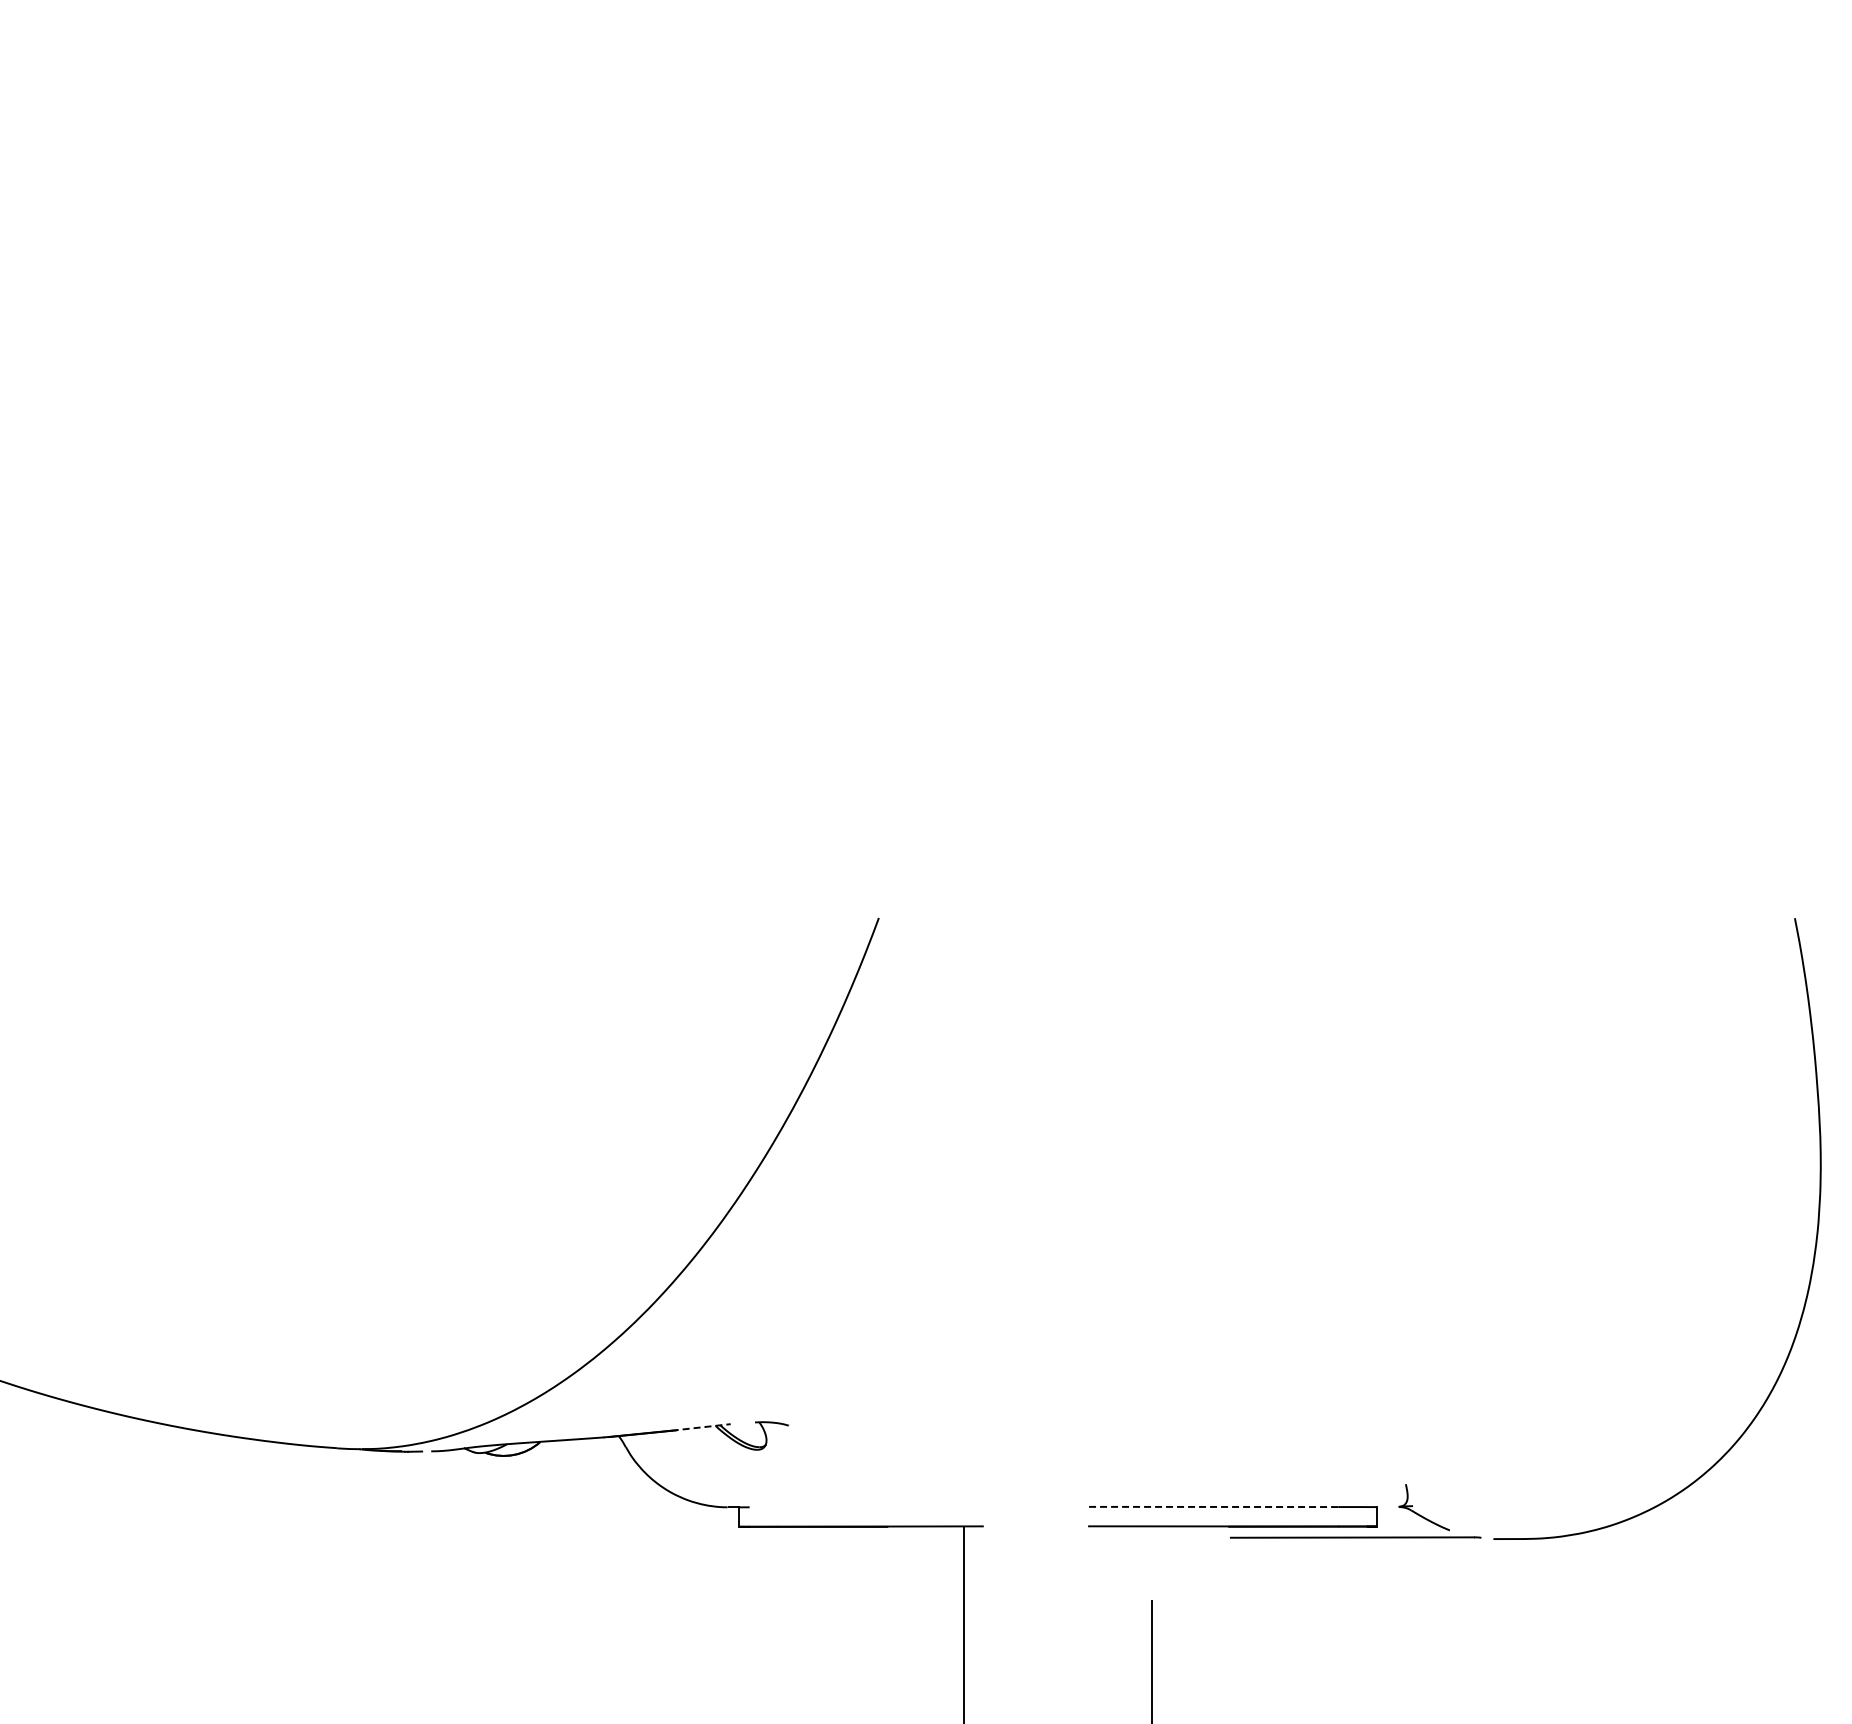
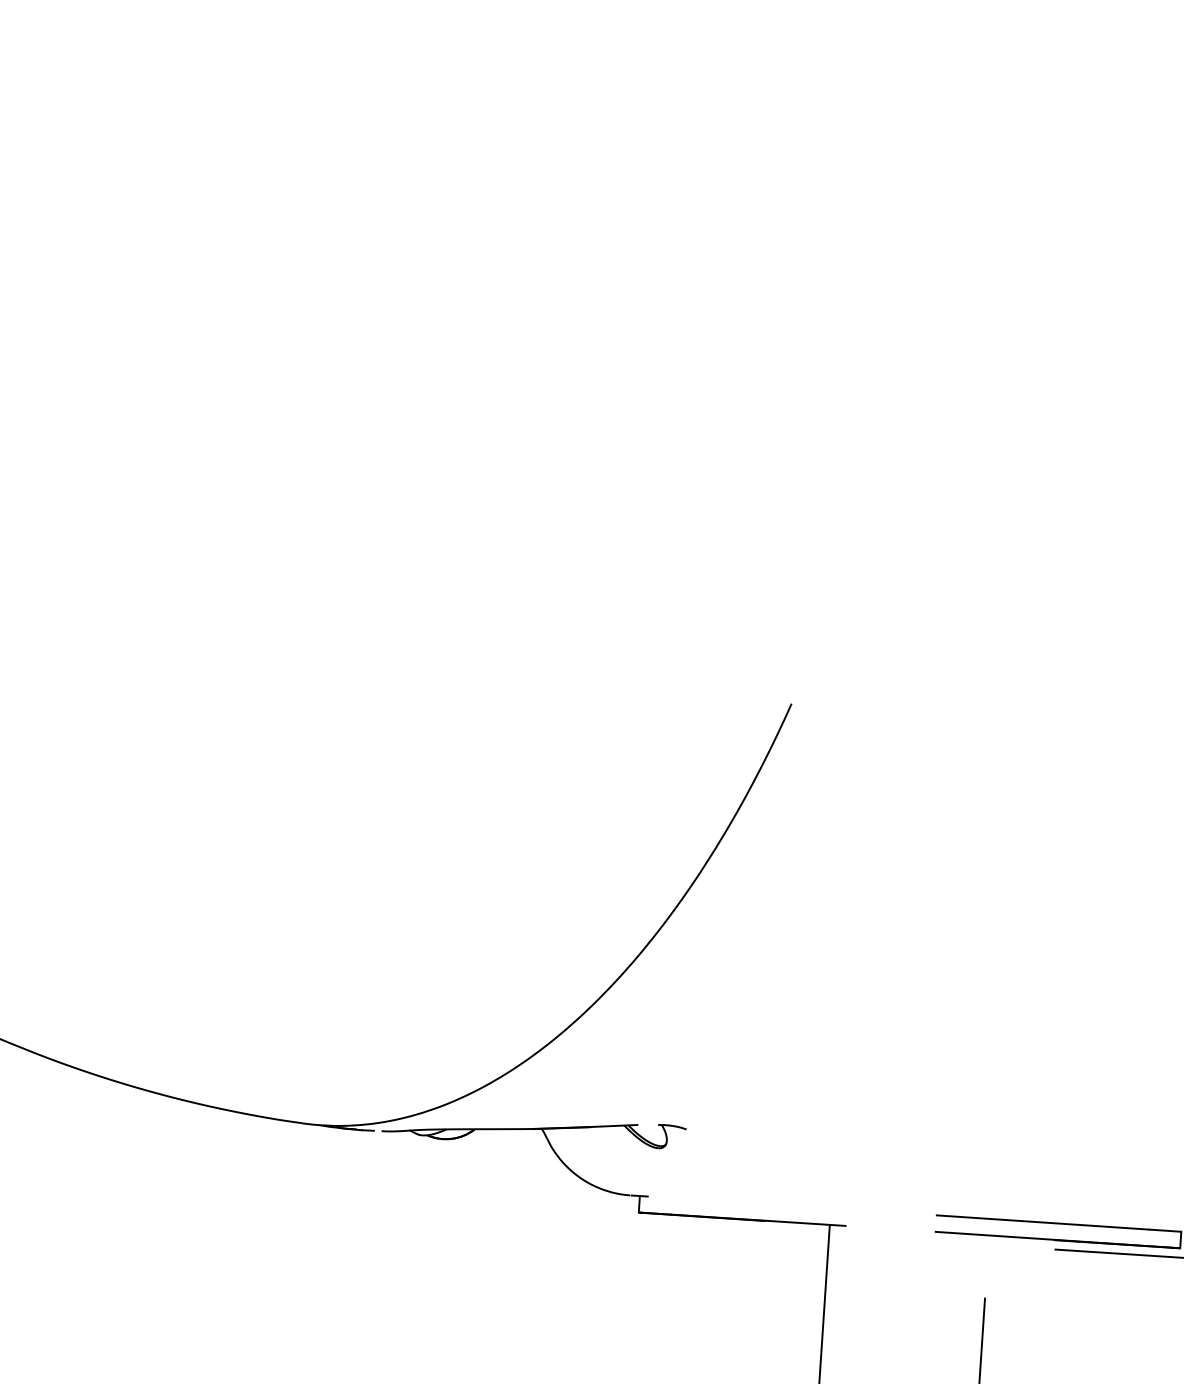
line: (701, 1427) -> (612, 1126), dashed -> solid
line: (1213, 1506) -> (1042, 1222), dashed -> solid

